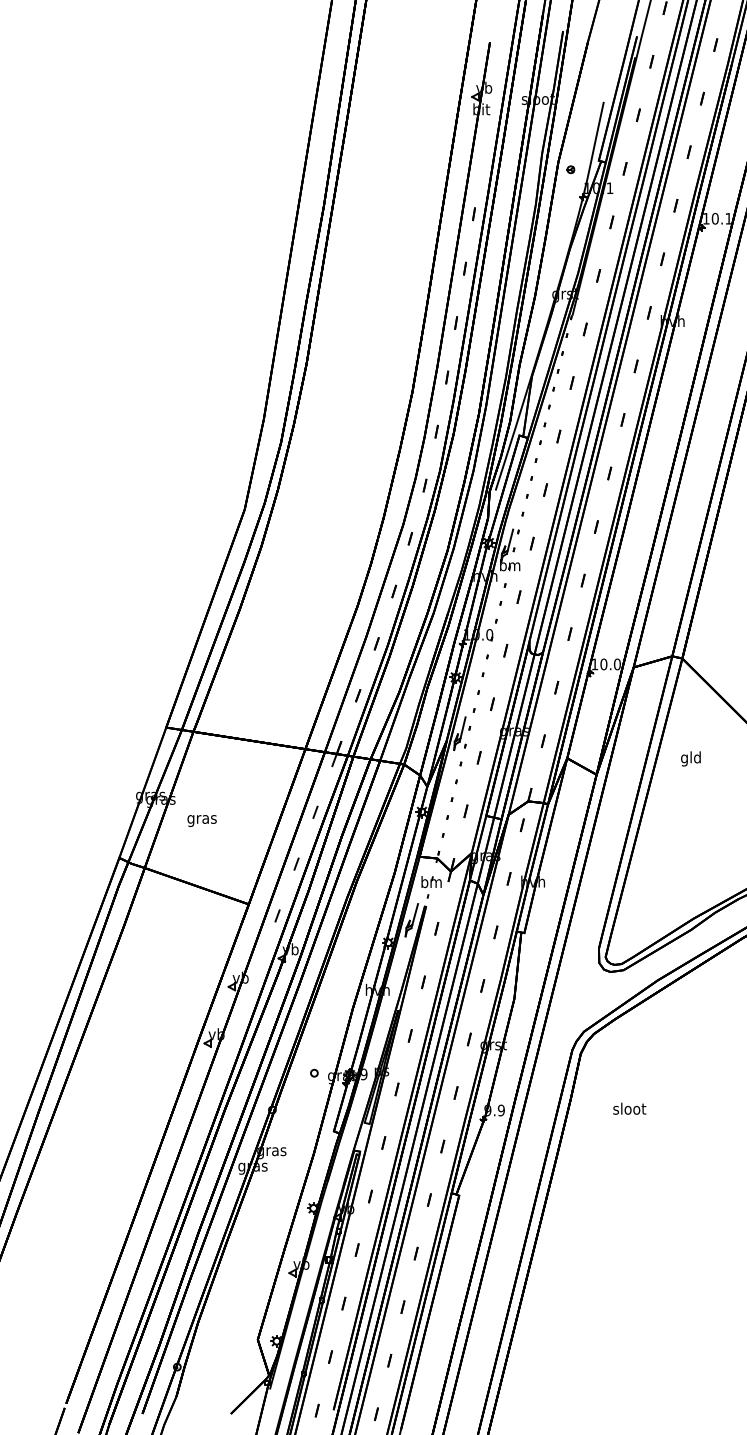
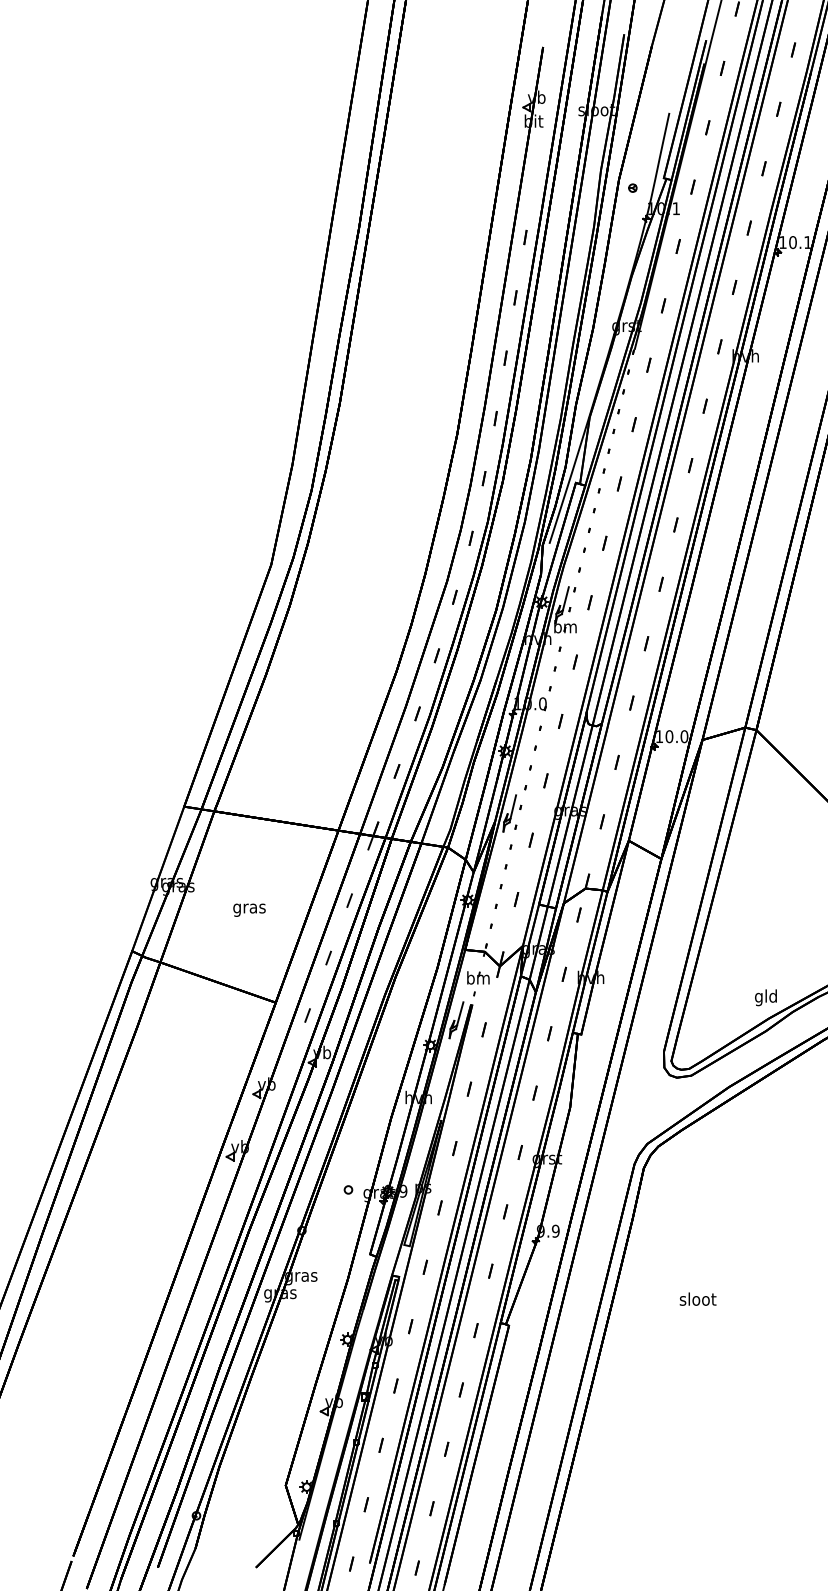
text: (690, 758) -> (765, 997), moved
text: (201, 820) -> (248, 909), moved
text: (629, 1108) -> (697, 1298), moved

